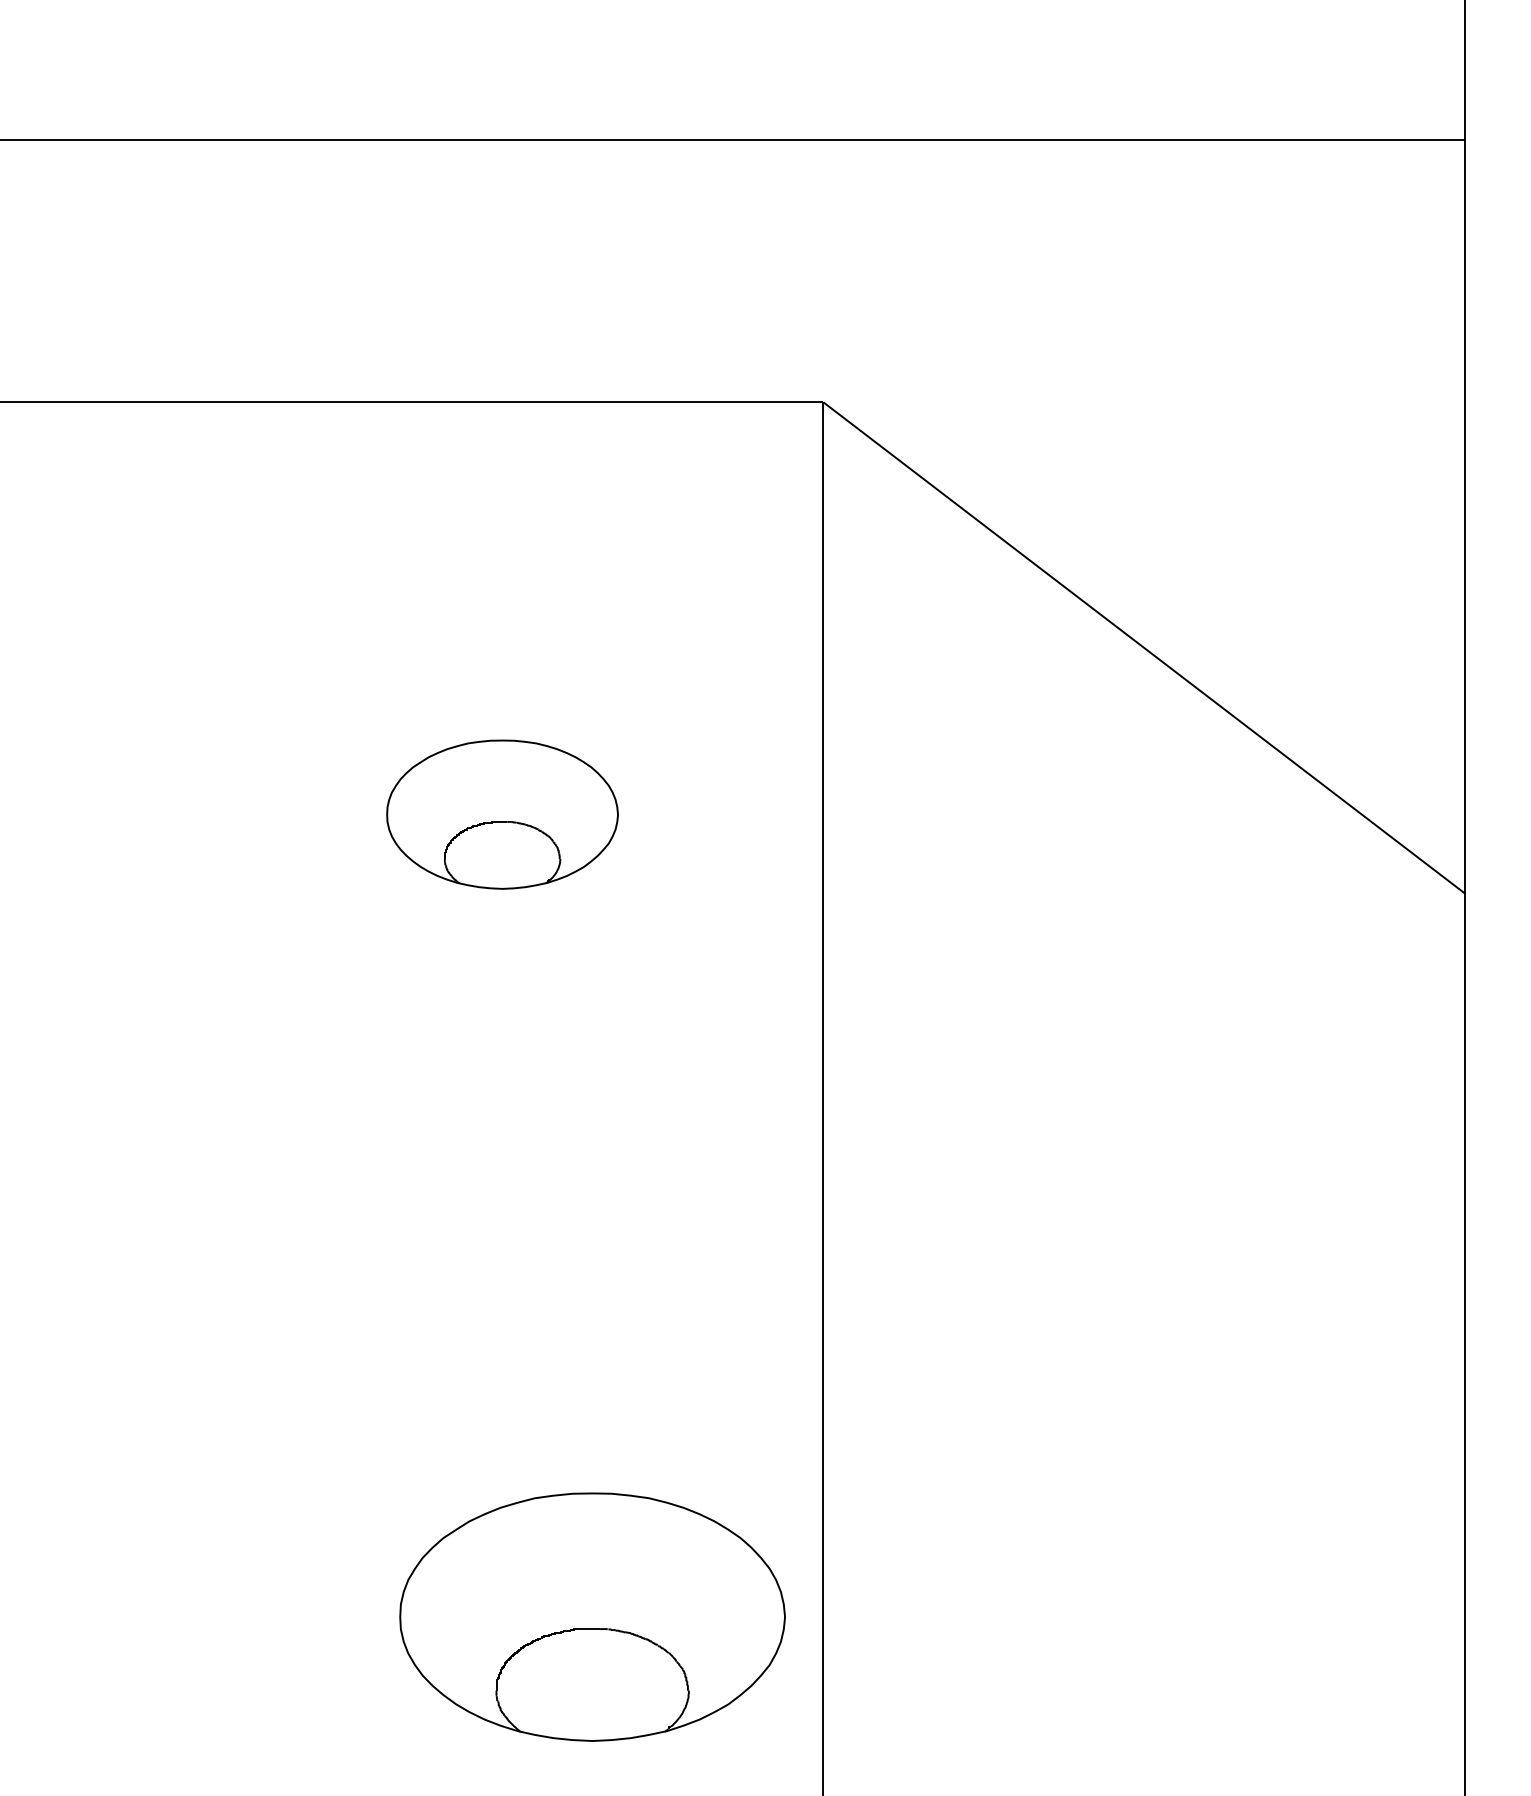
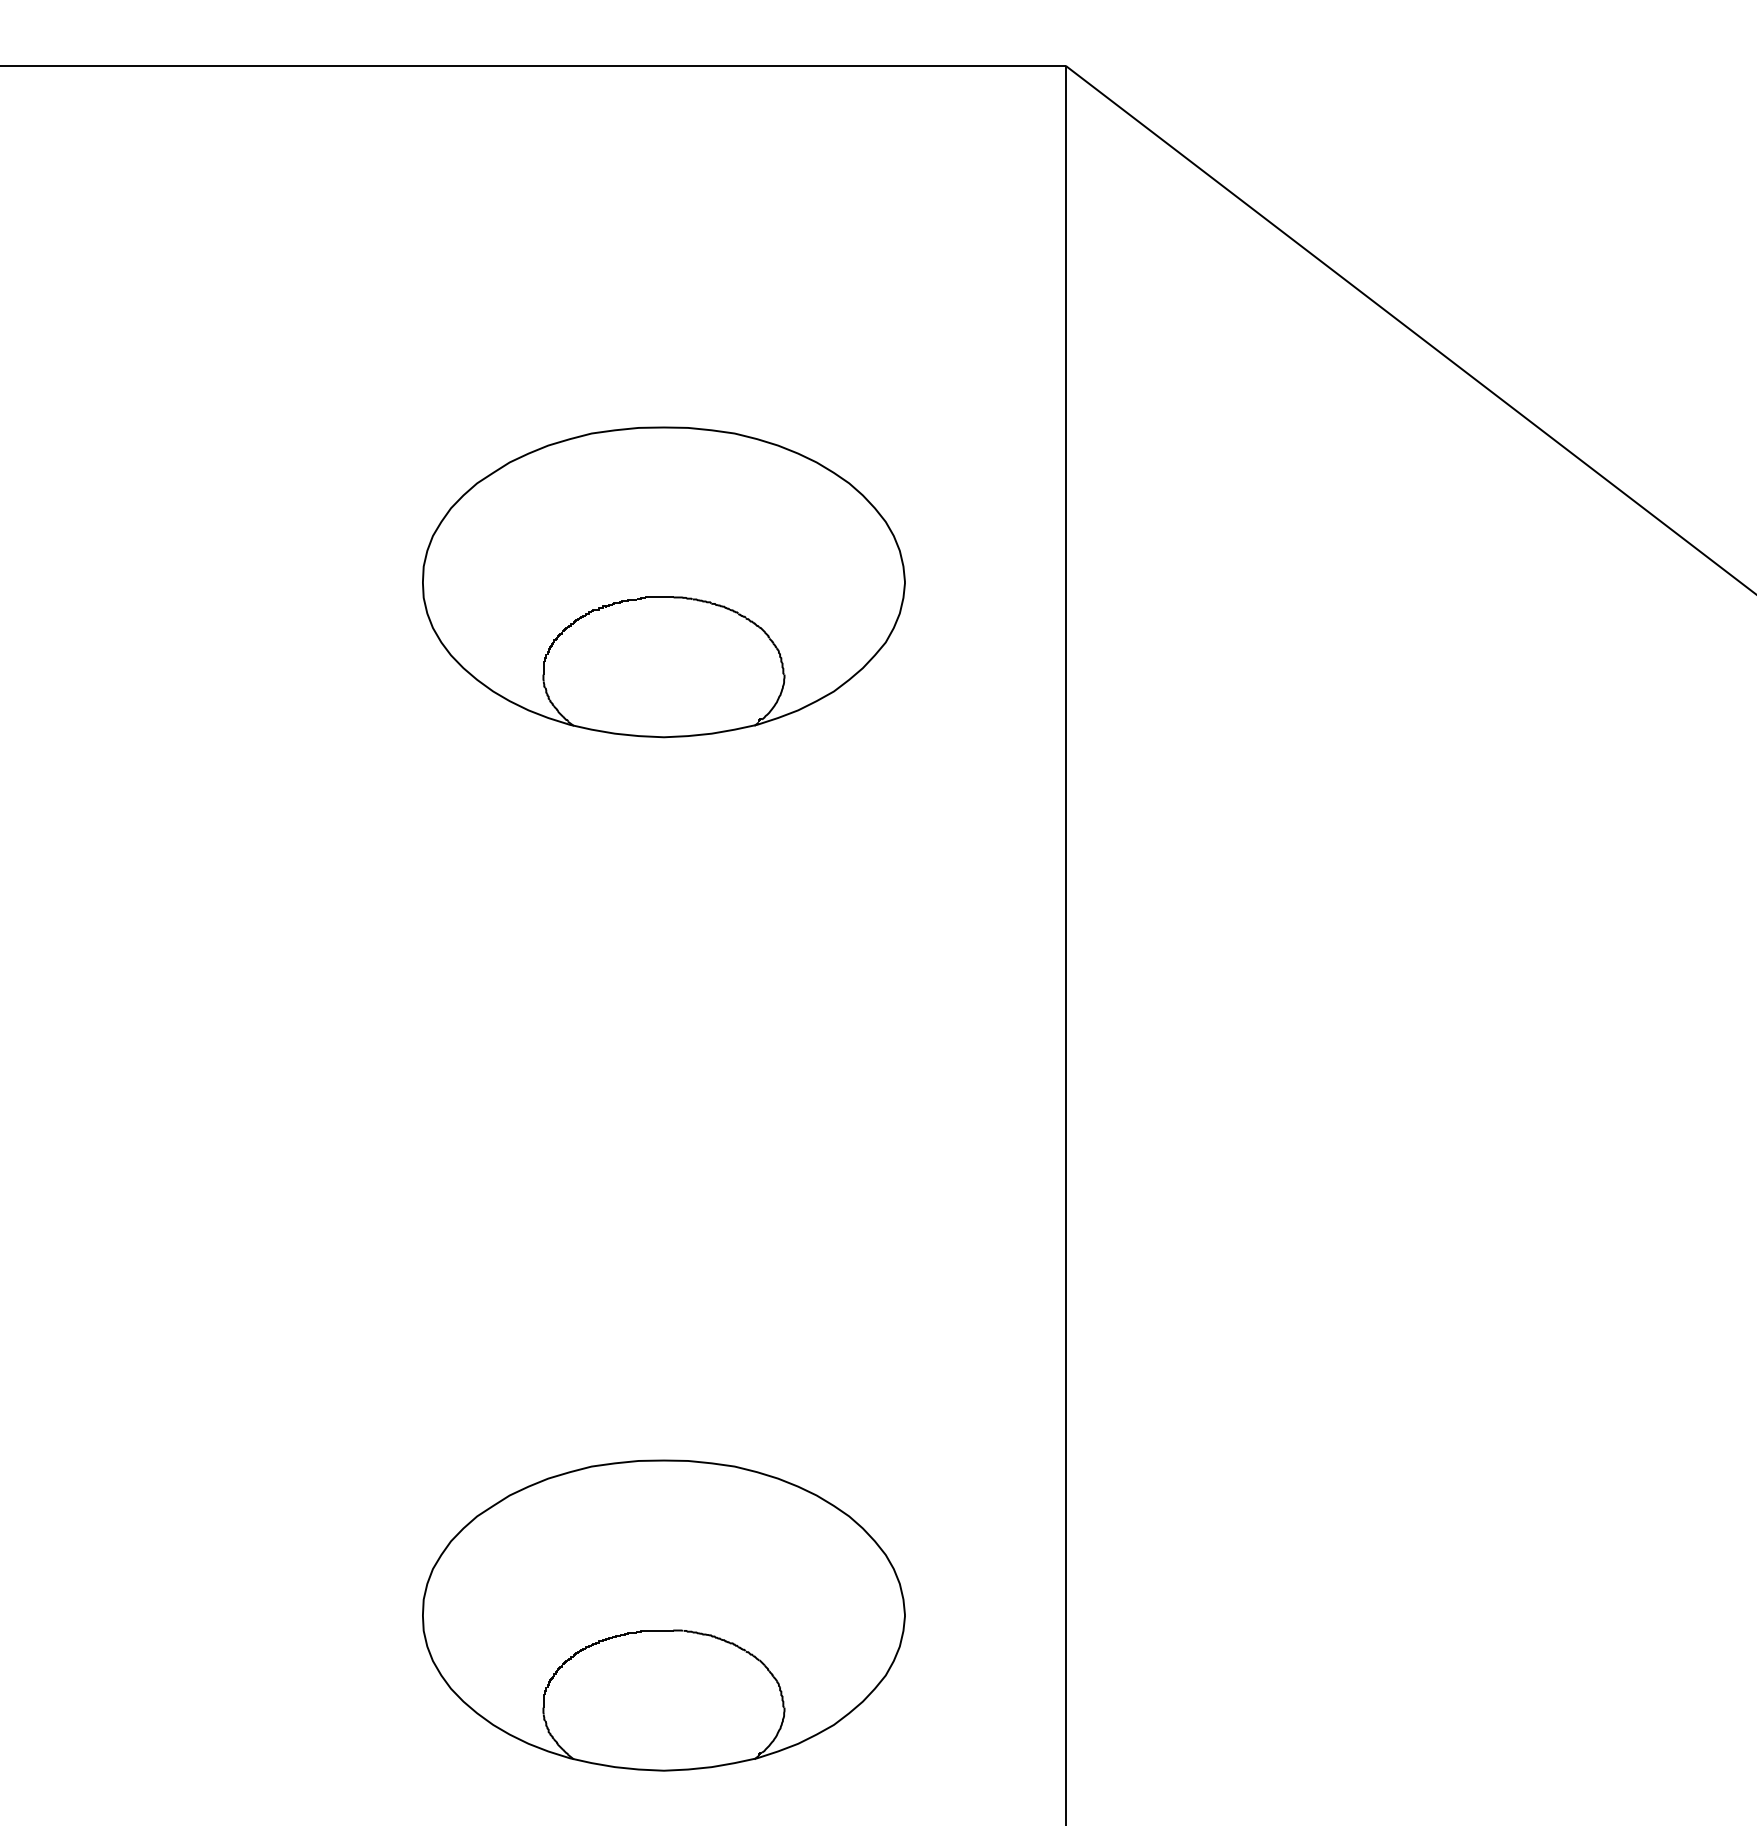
part: (502, 814) -> (663, 582), size x1.67
part: (592, 1616) -> (663, 1614), moved

